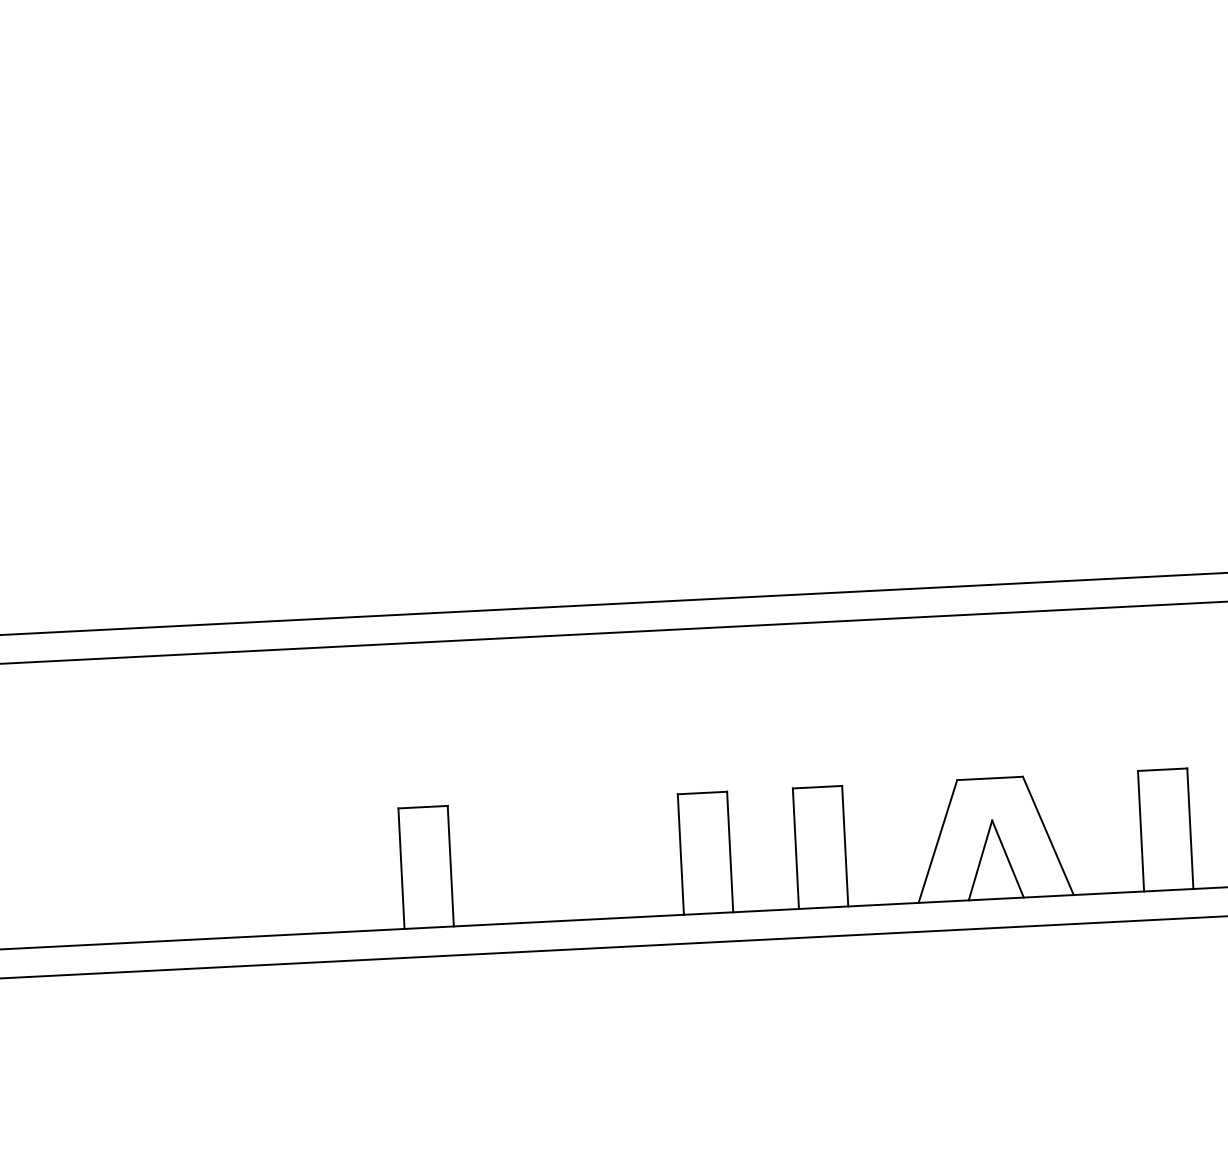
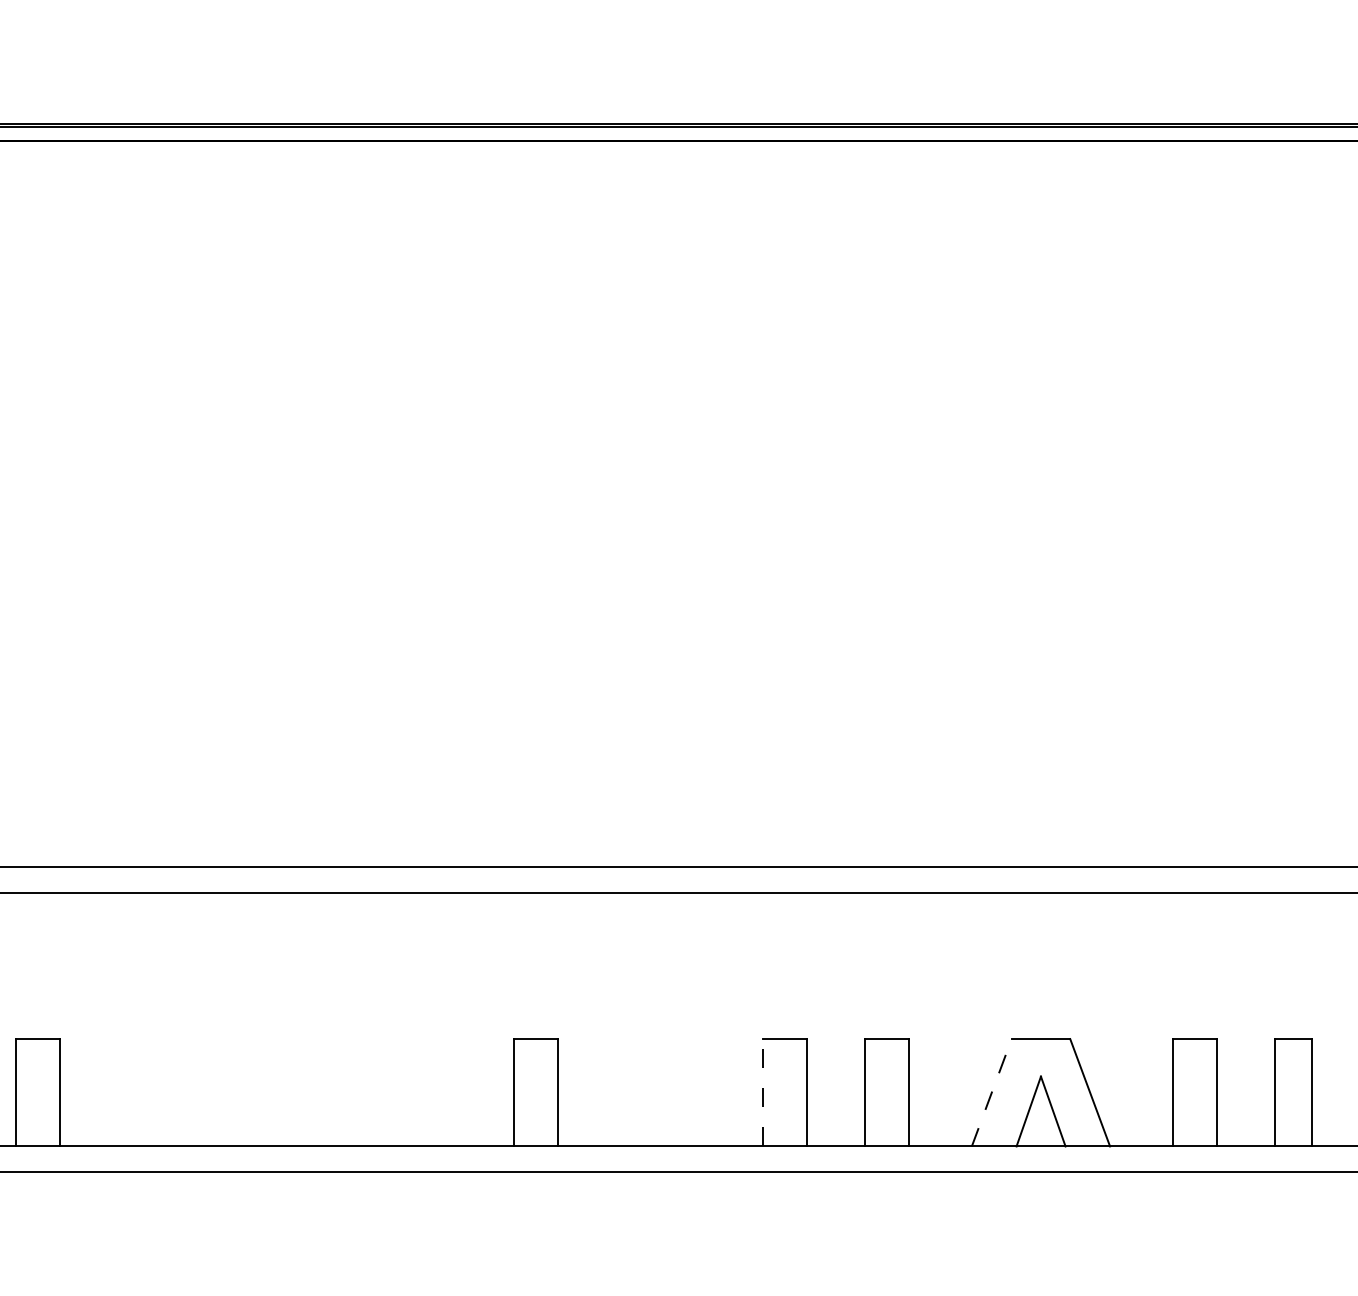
line: (937, 841) -> (991, 1092), solid -> dashed
line: (680, 854) -> (762, 1092), solid -> dashed

